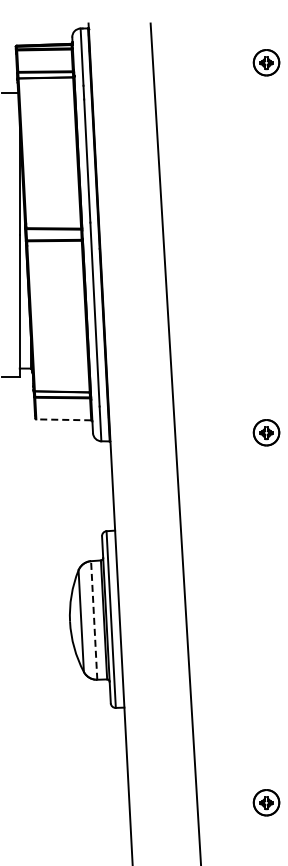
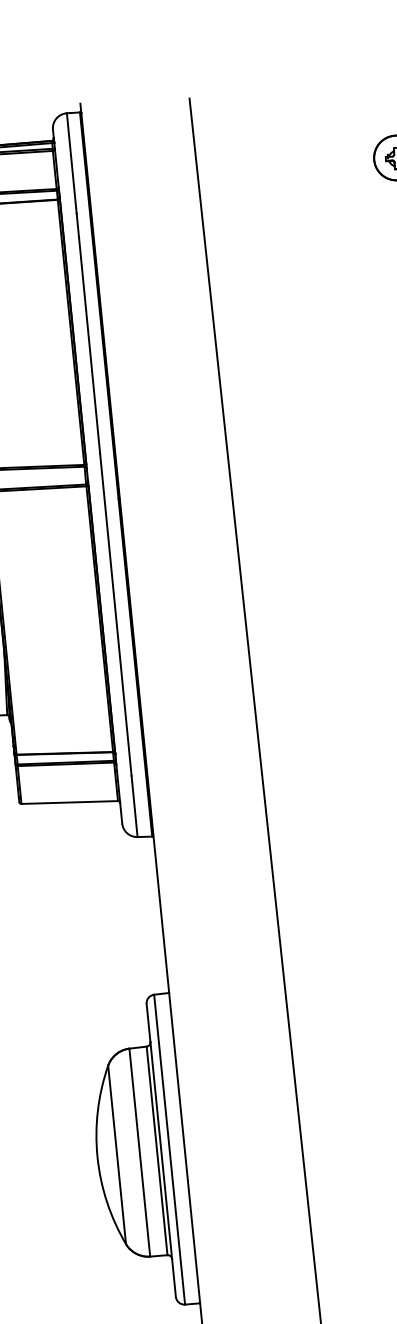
line: (63, 419) -> (69, 801), dashed -> solid
line: (94, 619) -> (140, 1150), dashed -> solid

